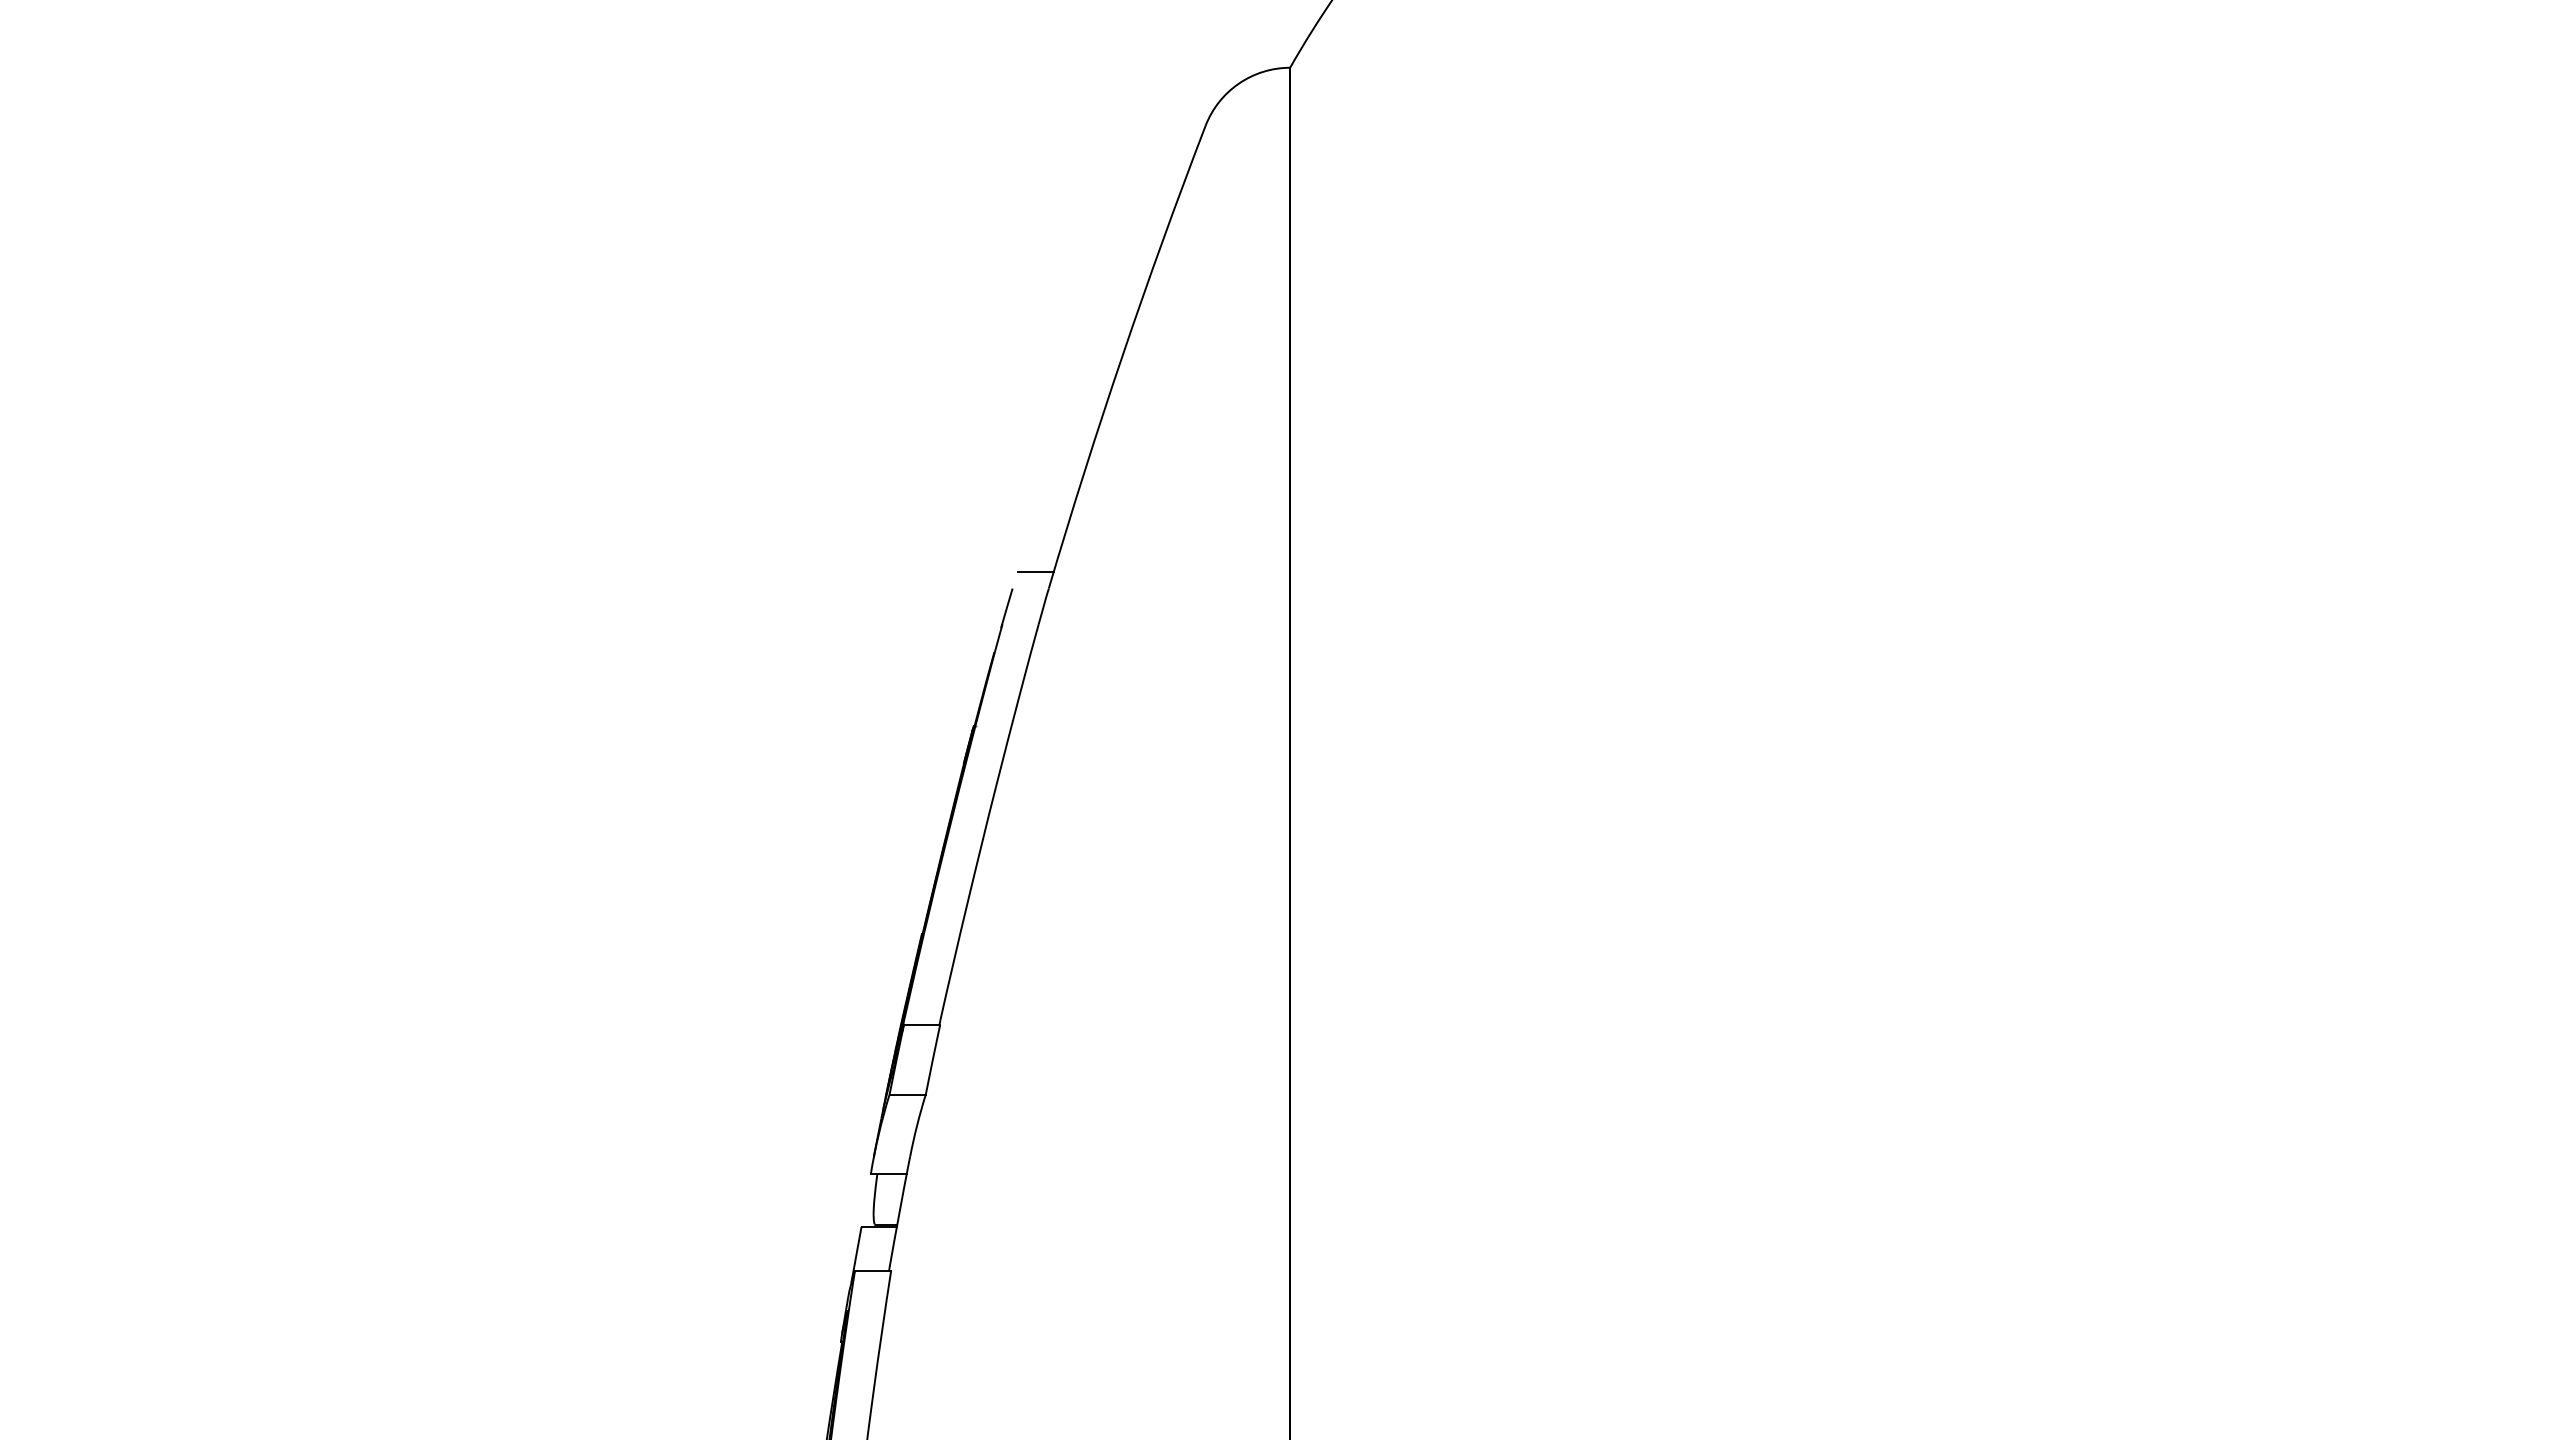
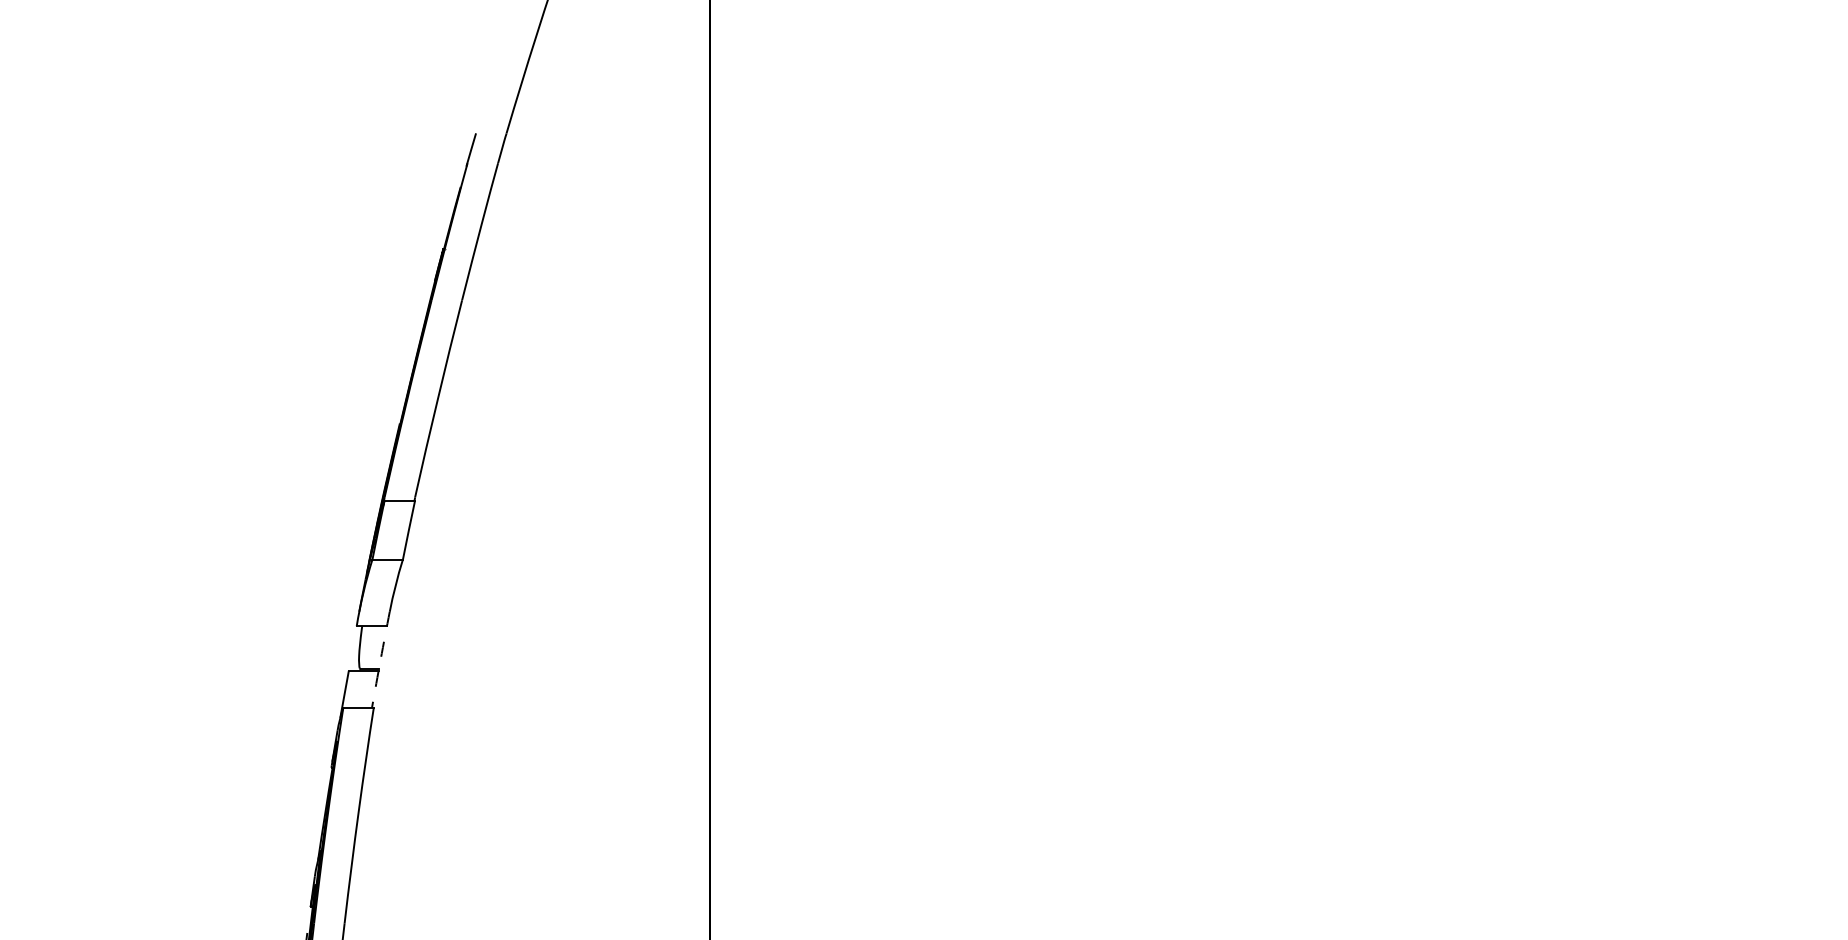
line: (1035, 572) -> (495, 119), removed
arc: (899, 1213) -> (380, 659), solid -> dashed

